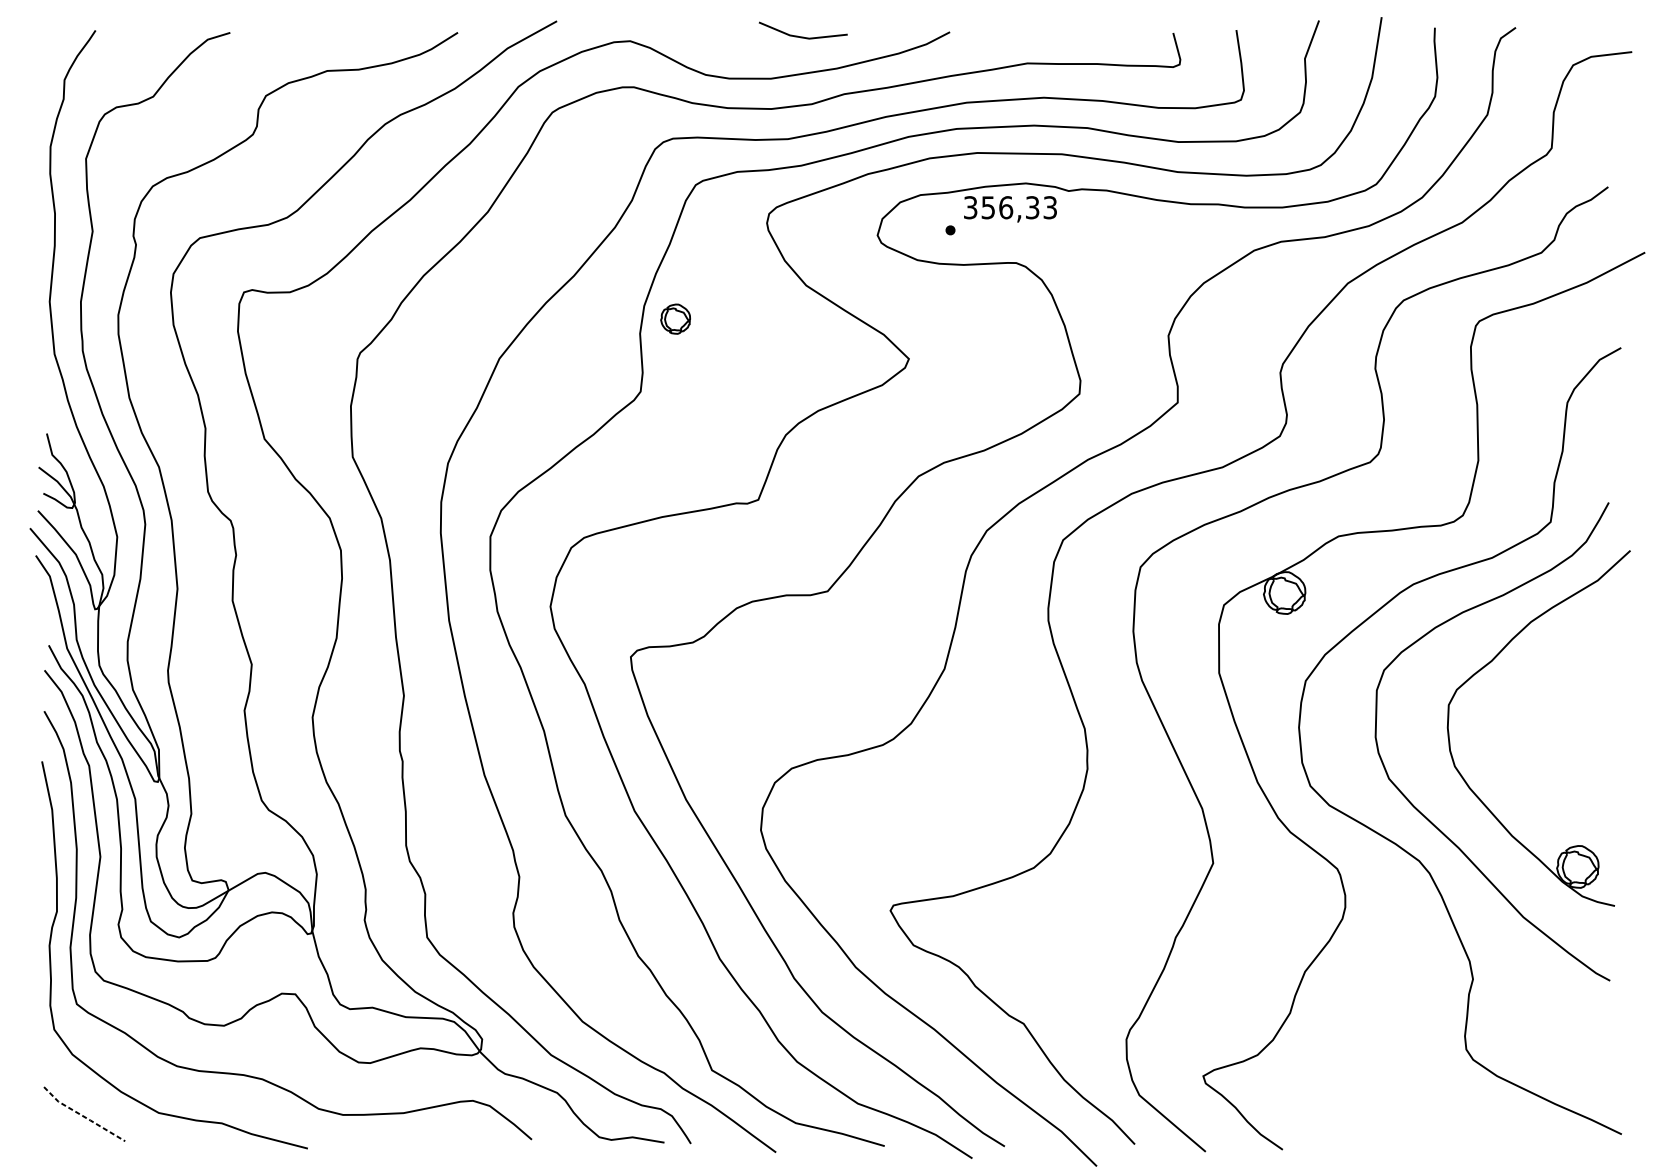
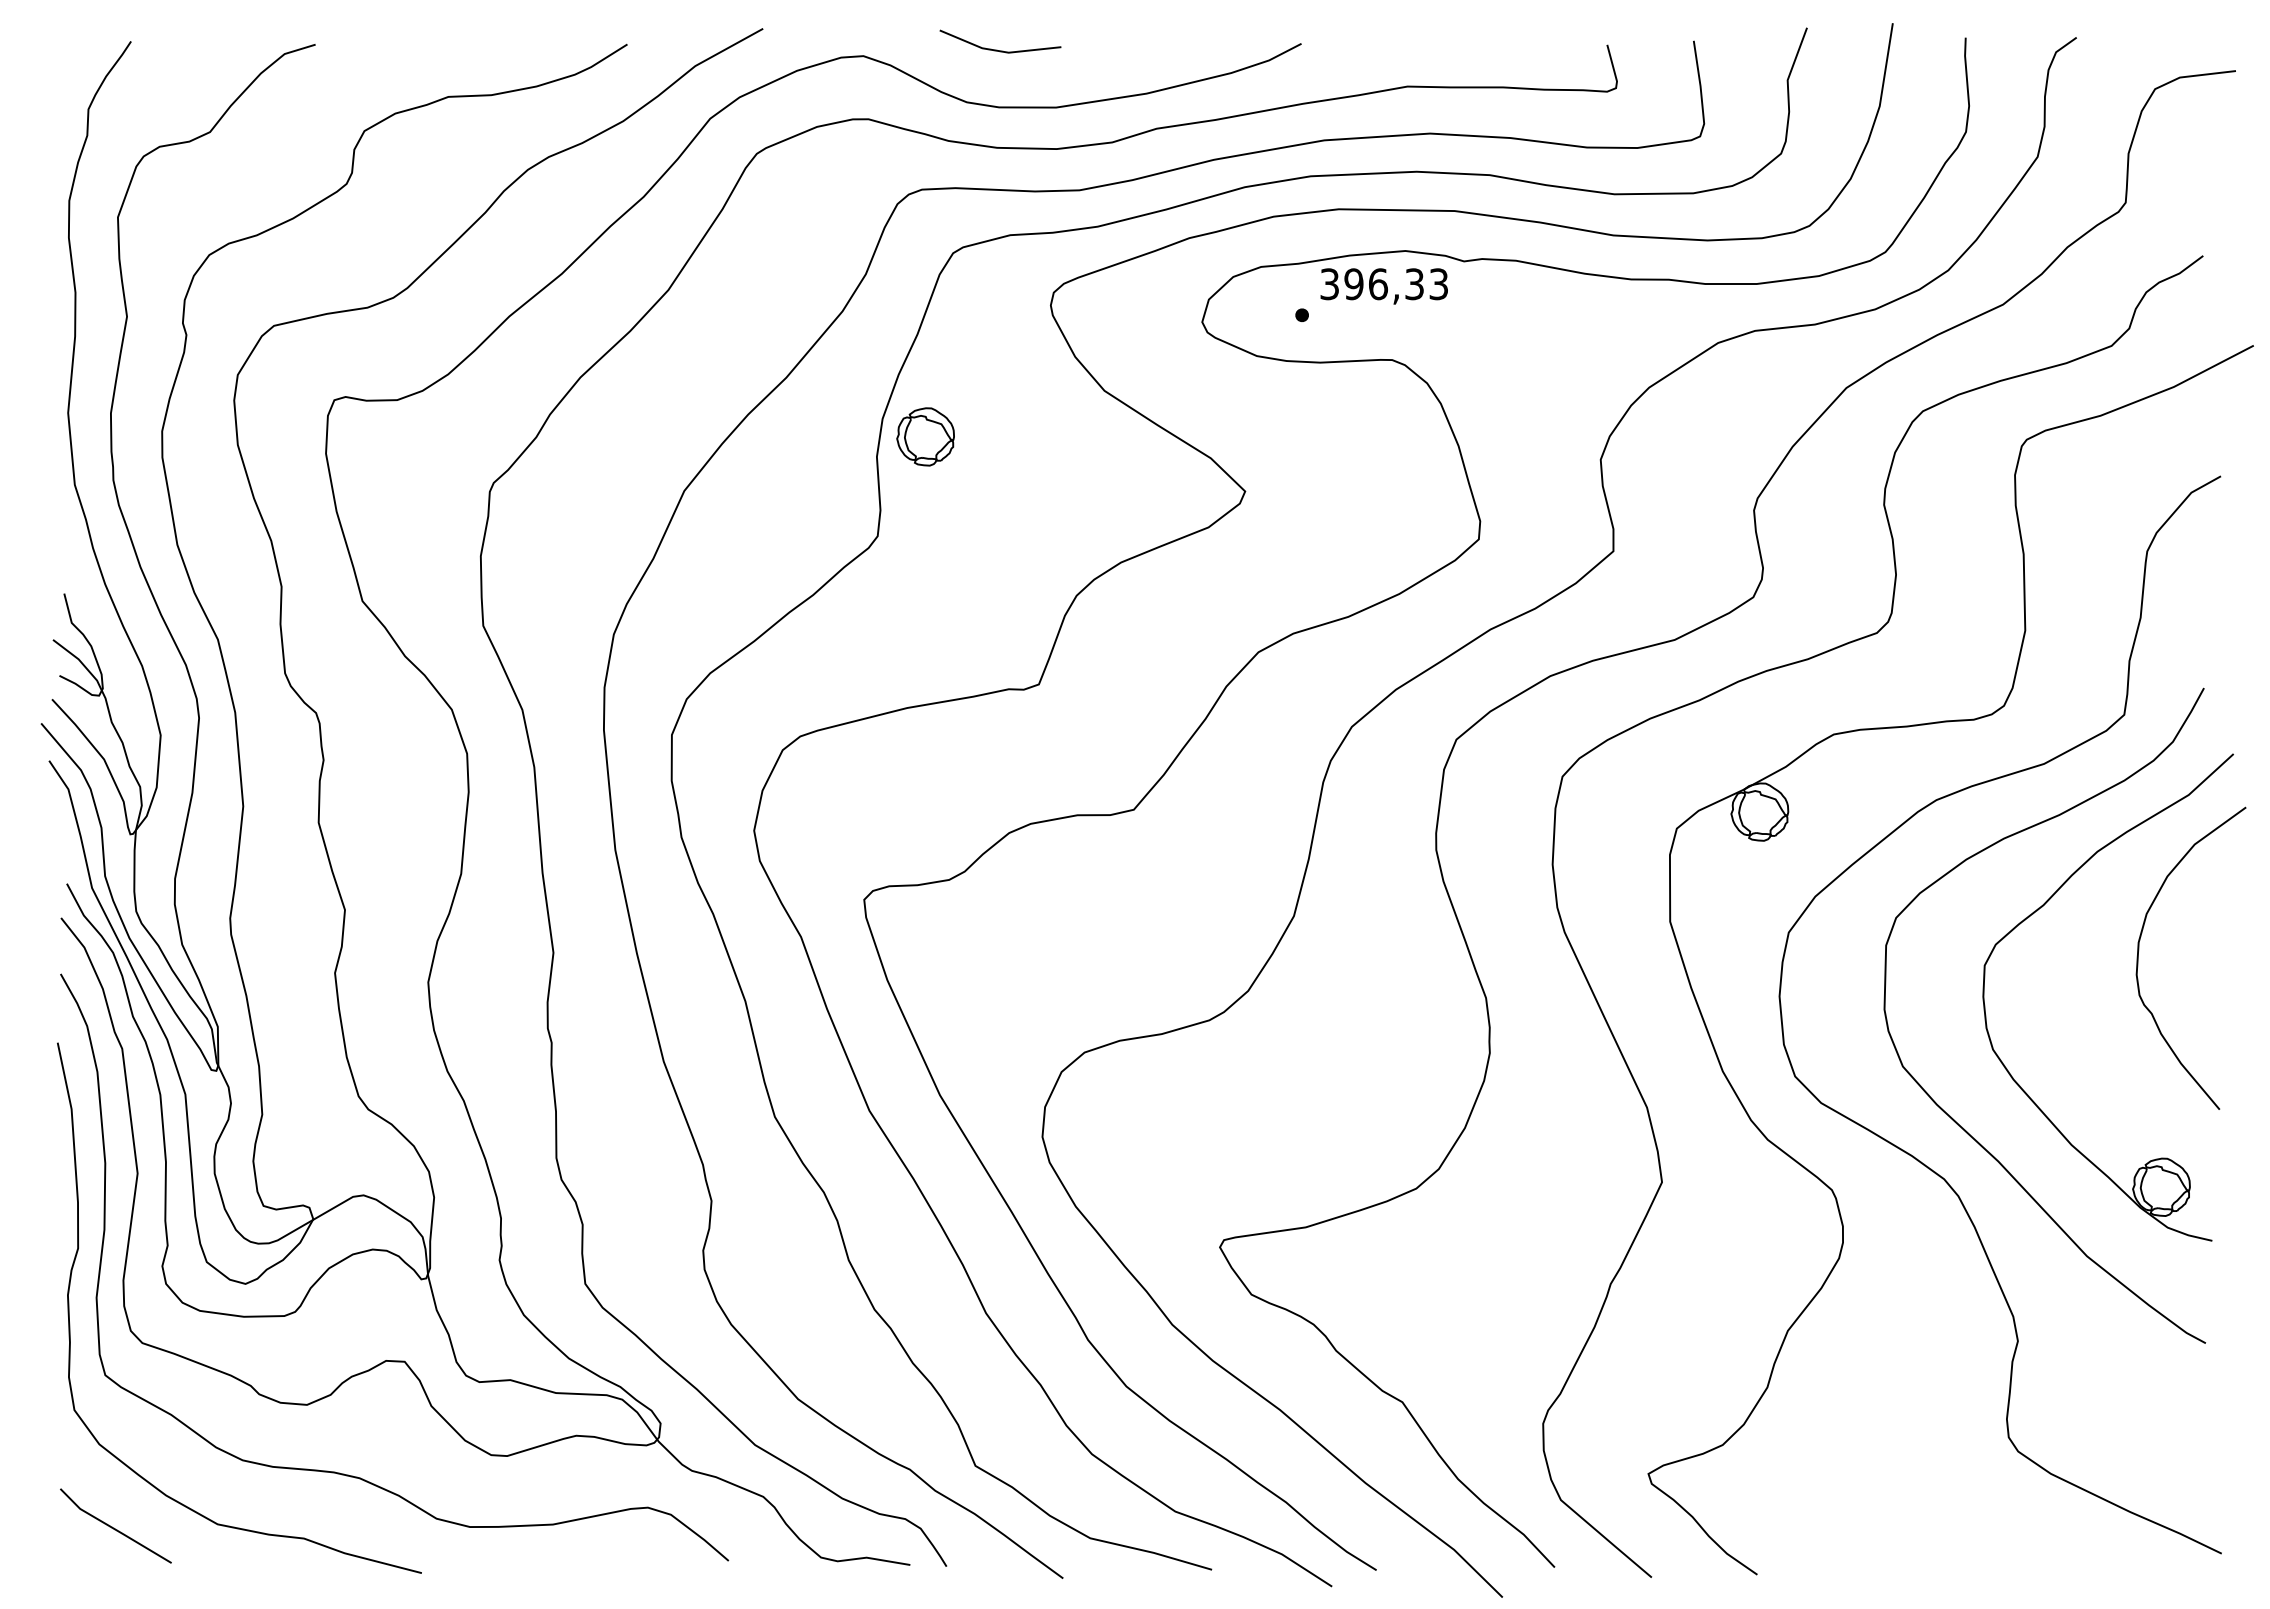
line: (801, 36) -> (997, 49), moved
text: (988, 207) -> (1353, 284), 356,33 -> 396,33
part: (675, 318) -> (925, 436), size x1.43
curve: (1561, 694) -> (2139, 950), added
line: (82, 1116) -> (113, 1528), dashed -> solid

